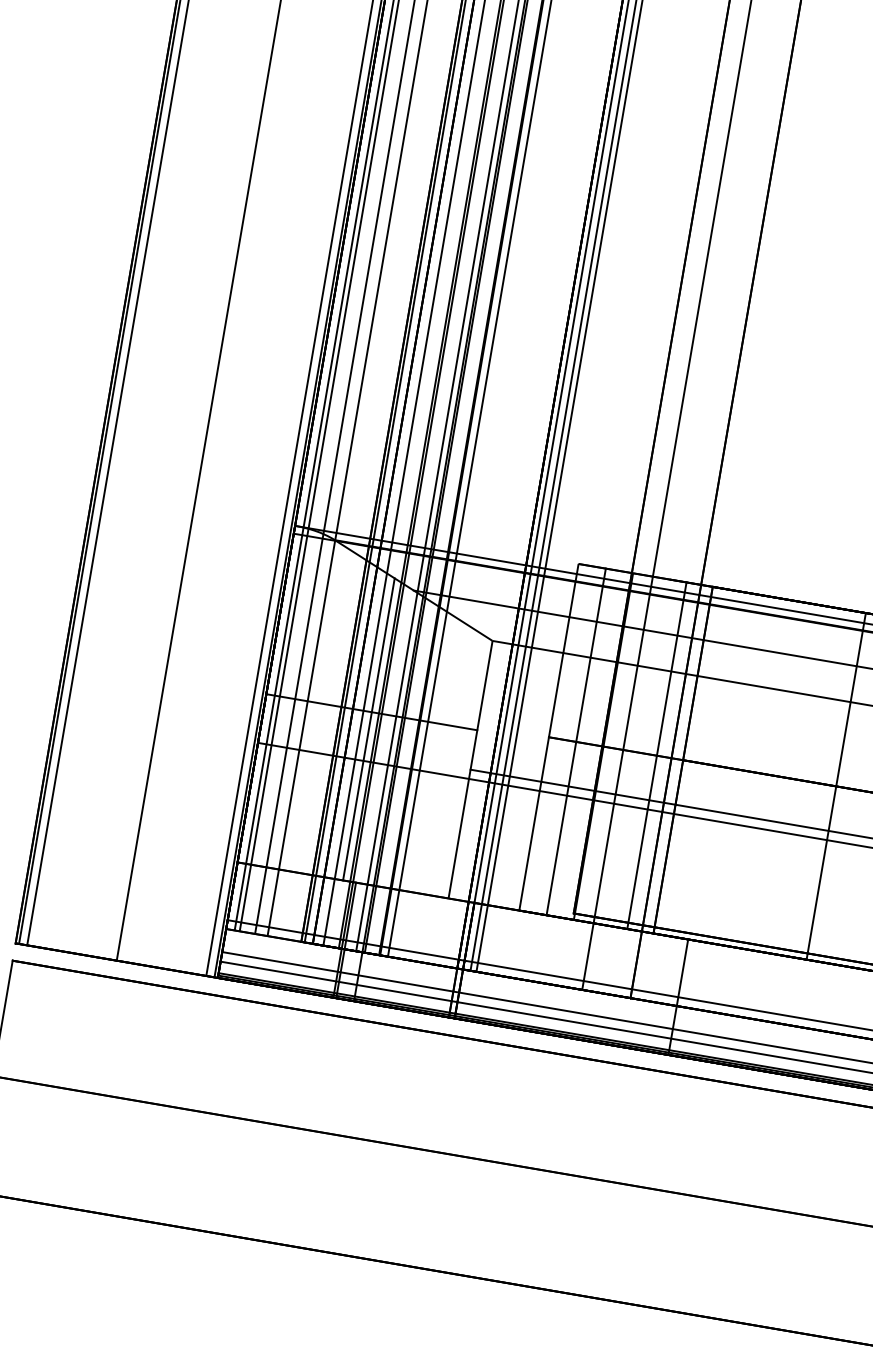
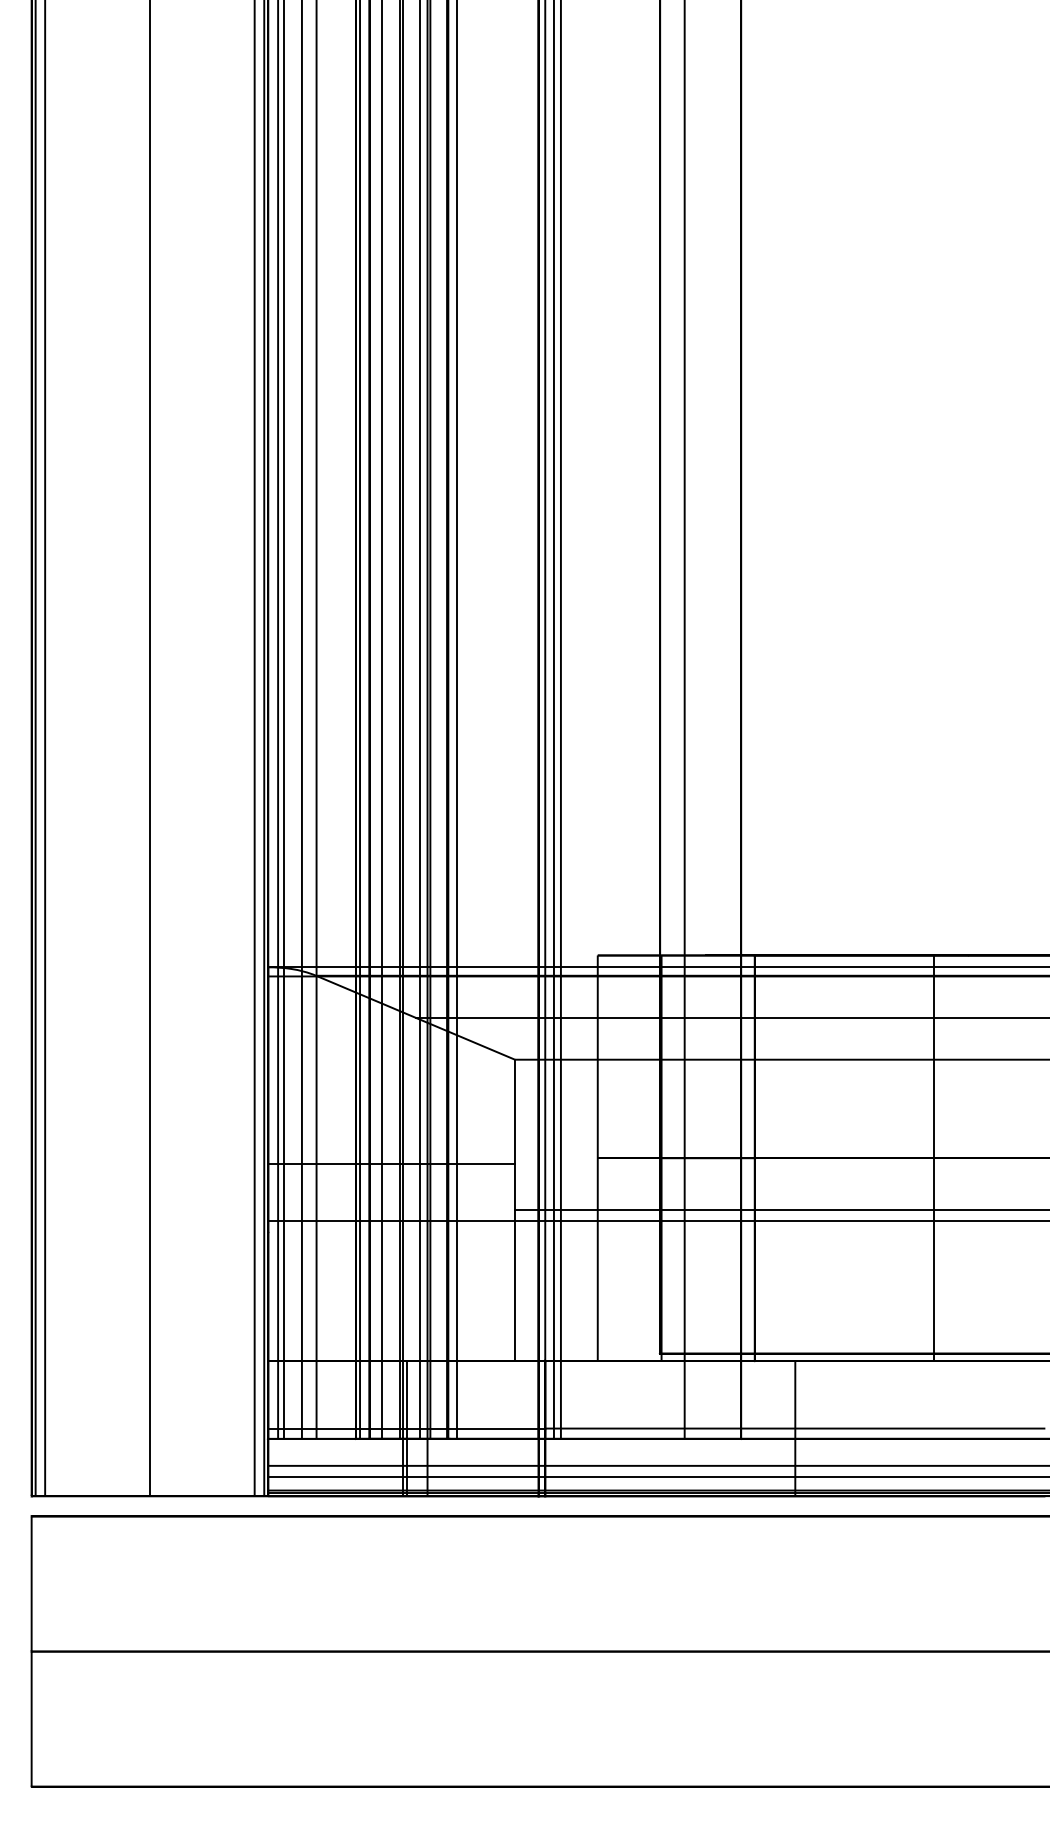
line: (368, 728) -> (391, 1183), removed
line: (576, 741) -> (629, 1157), removed
line: (657, 755) -> (724, 1157), removed

